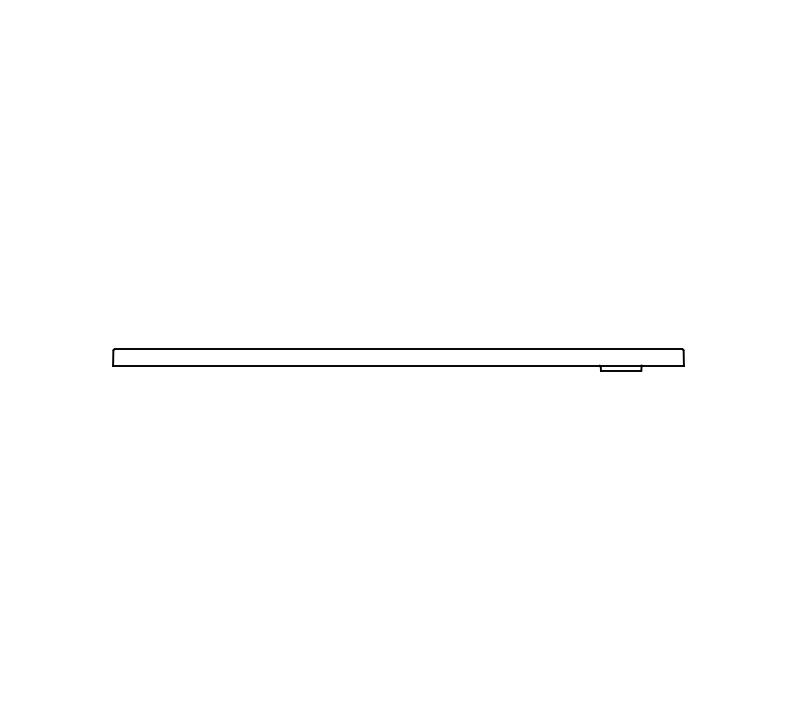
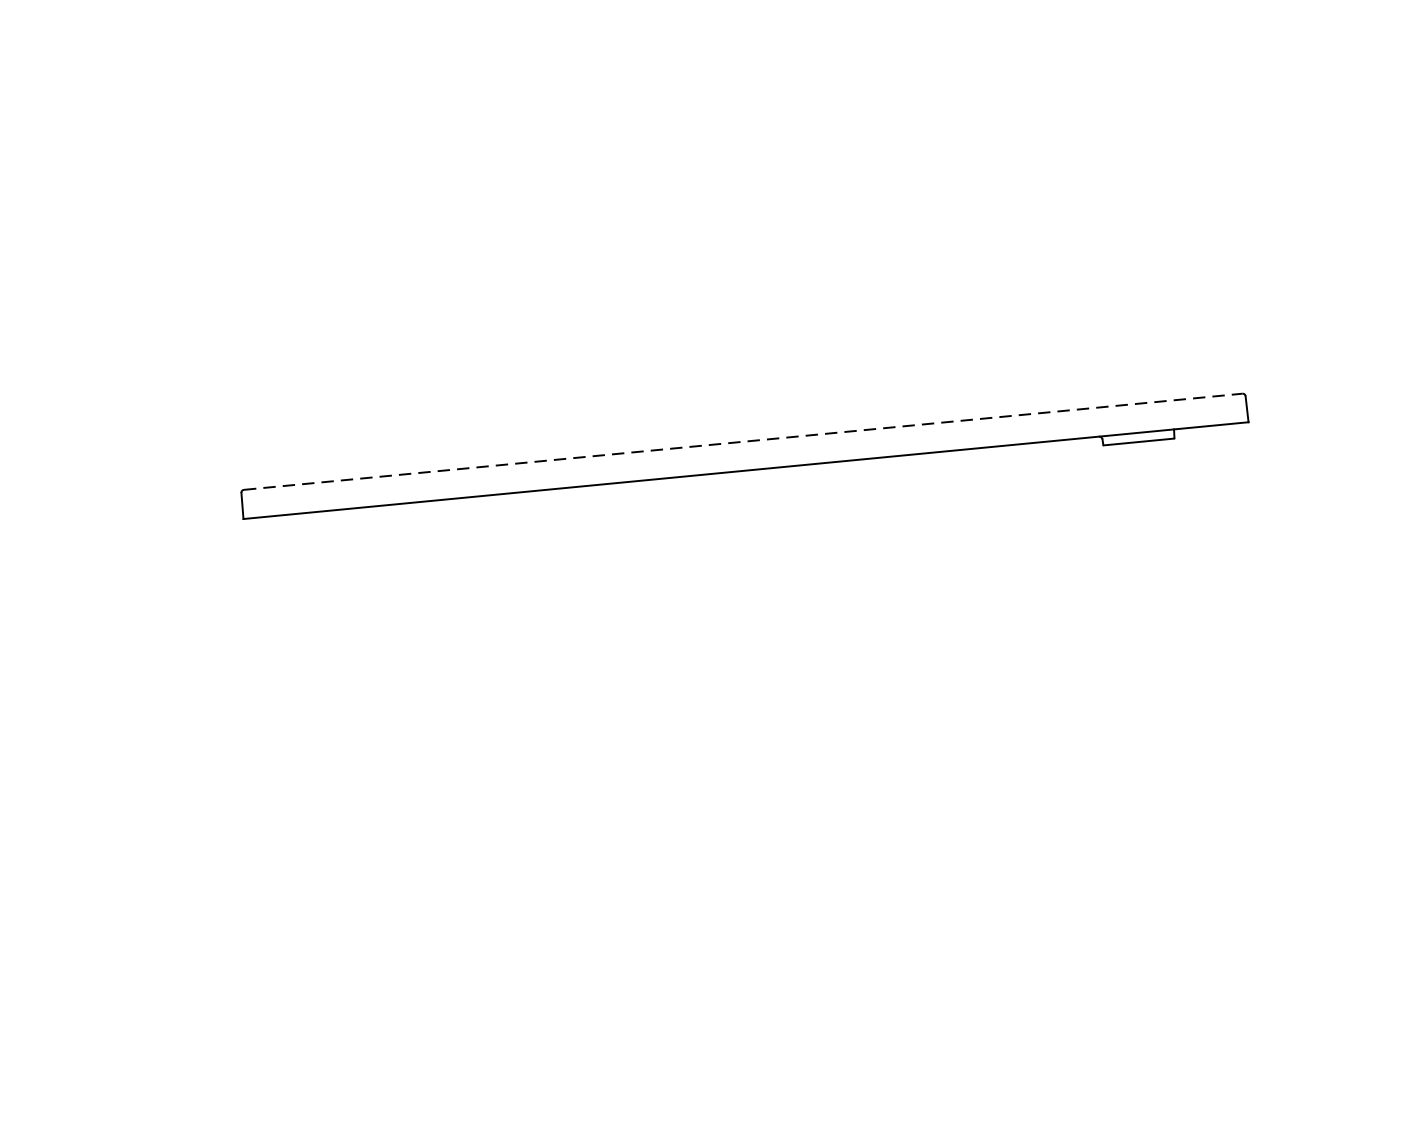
line: (398, 349) -> (743, 442), solid -> dashed

